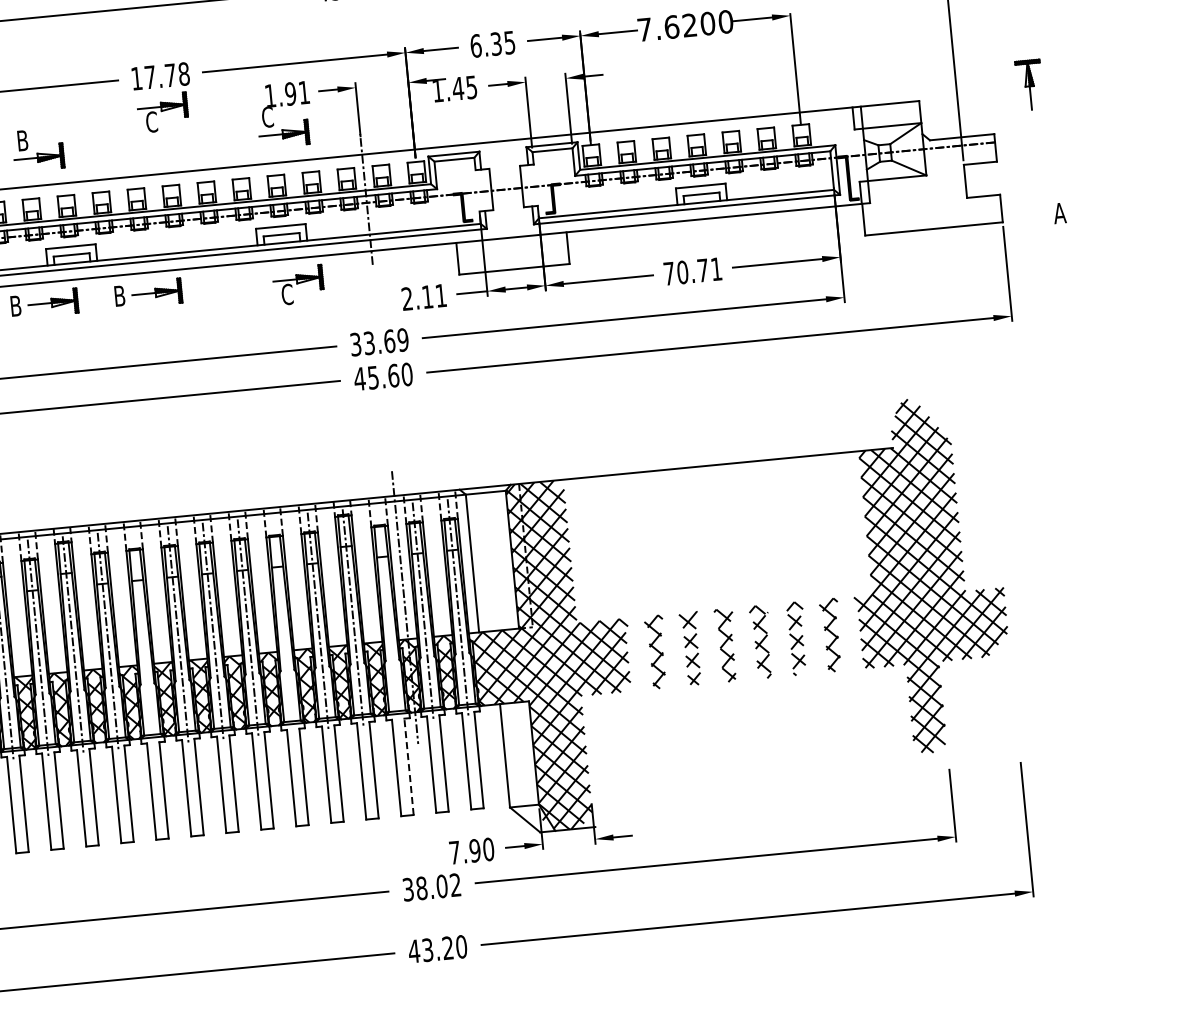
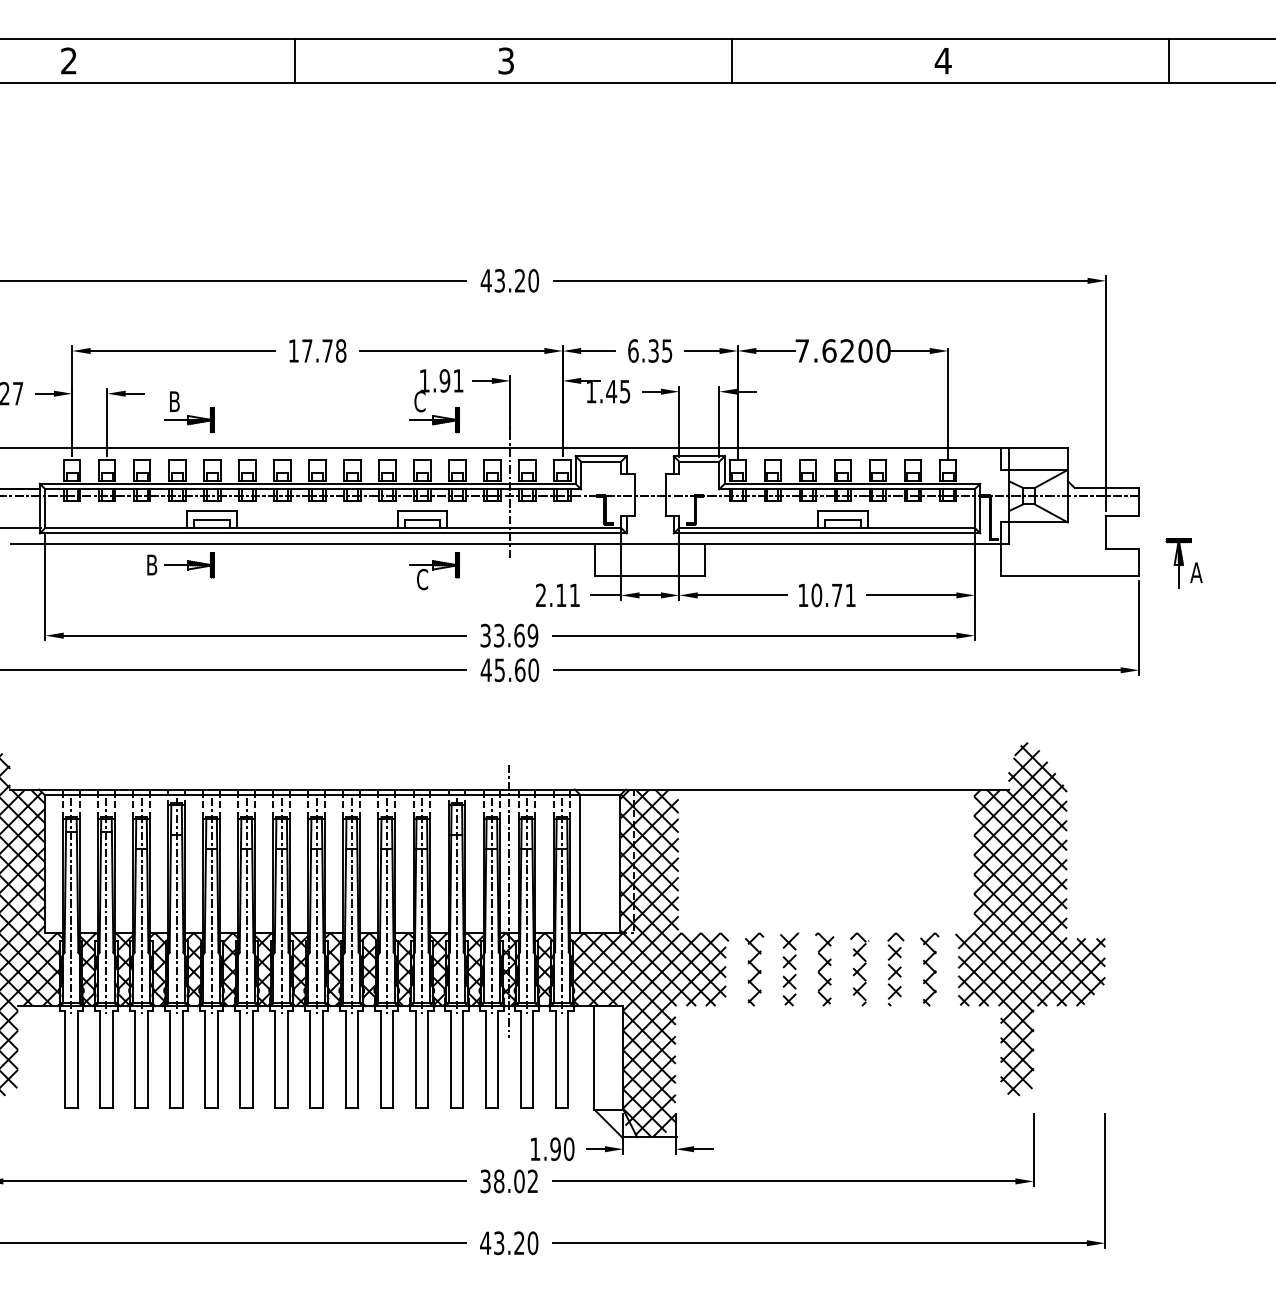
part: (1029, 84) -> (1178, 563), moved
part: (163, 112) -> (316, 387), removed
text: (669, 273) -> (803, 595), 70.71 -> 10.71
part: (148, 293) -> (284, 565), removed
line: (387, 613) -> (491, 905), added
line: (282, 623) -> (386, 905), added
line: (142, 637) -> (246, 905), added
line: (409, 766) -> (498, 1059), dashed -> solid
text: (454, 852) -> (535, 1148), 7.90 -> 1.90

